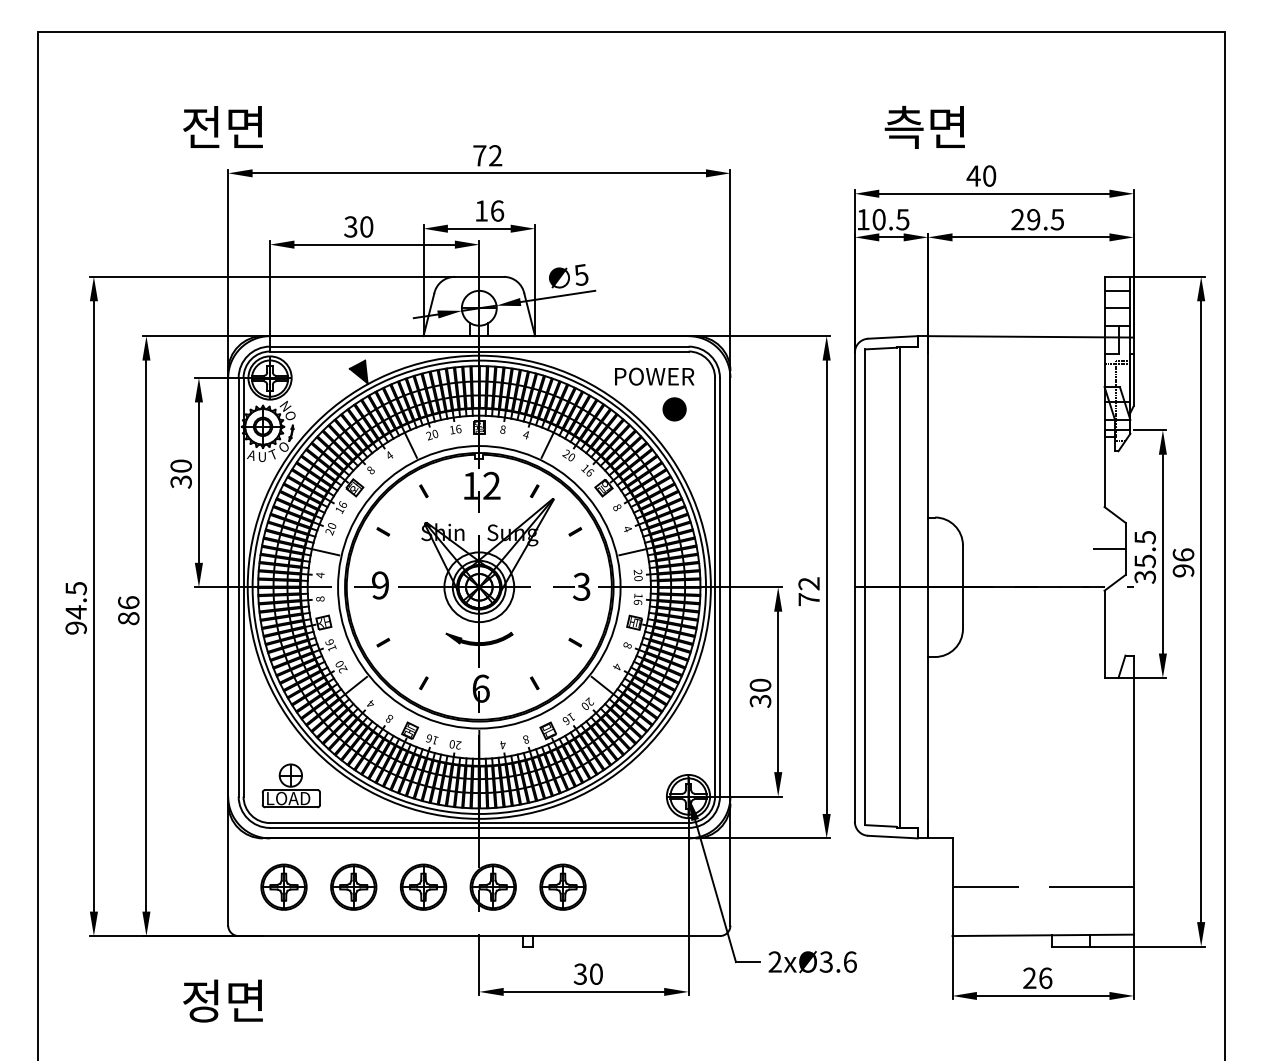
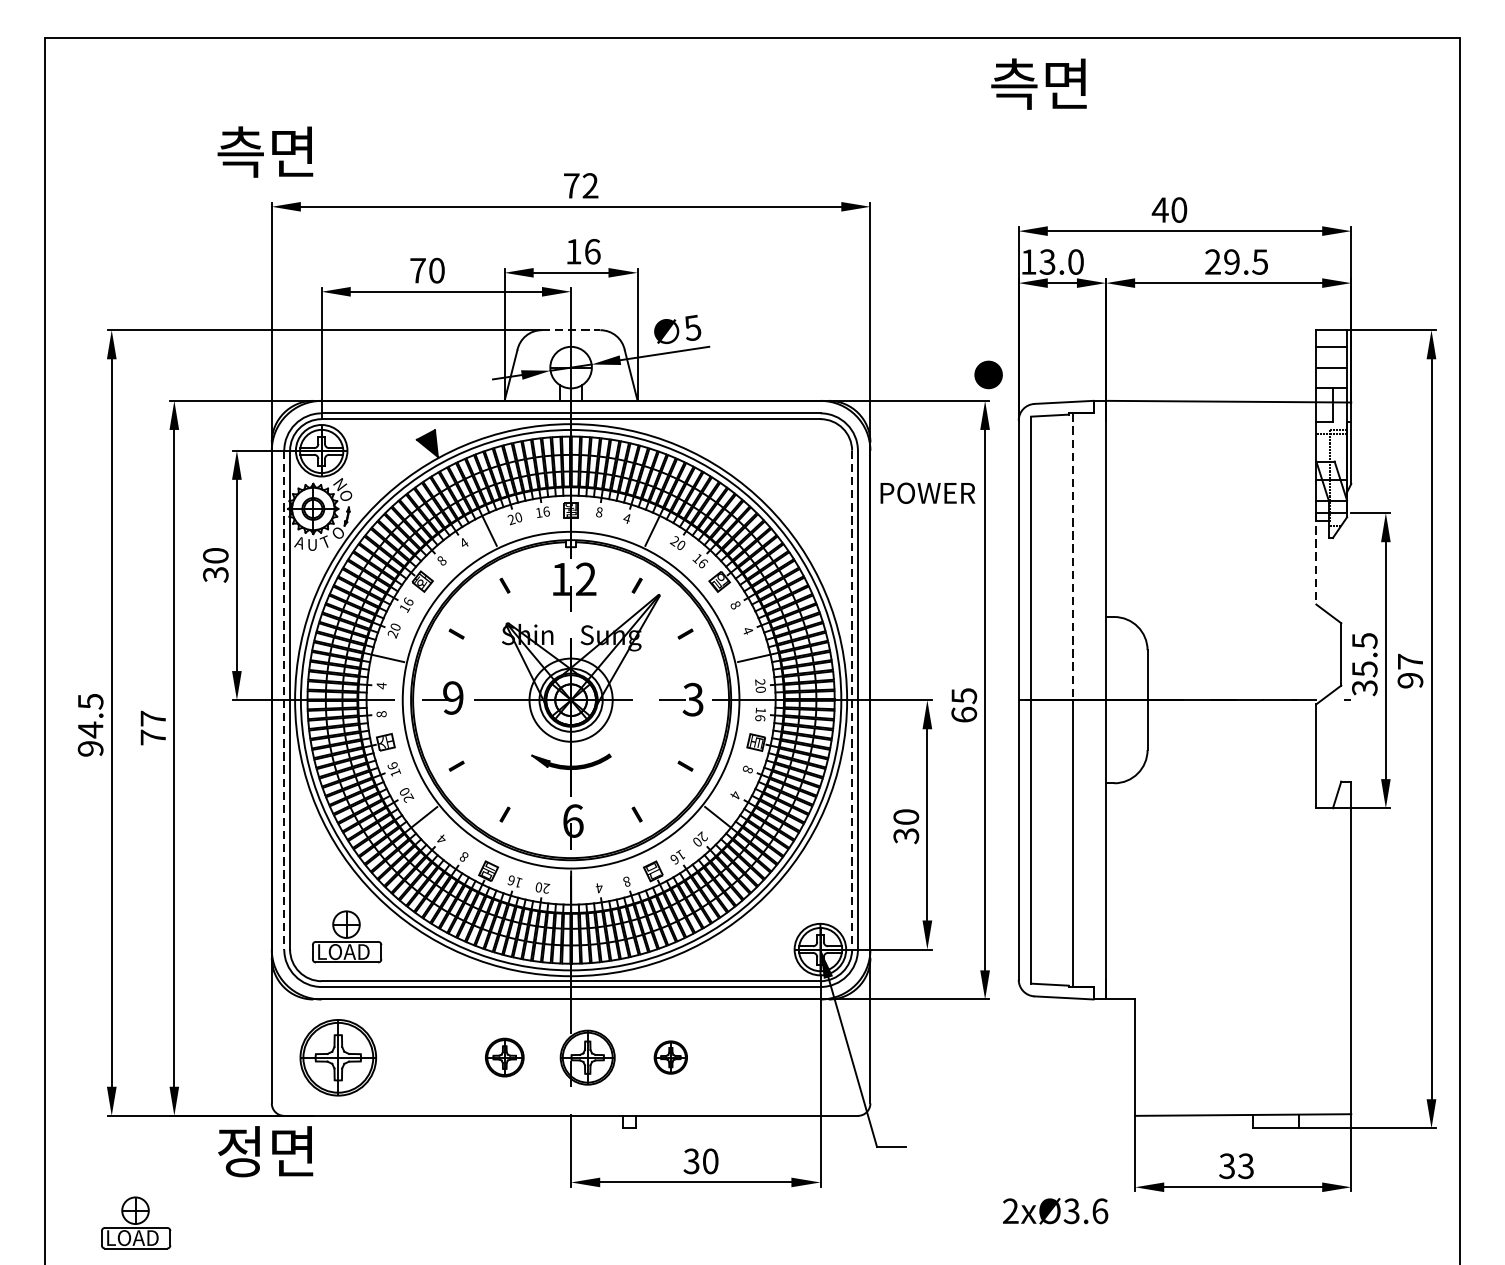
text: (201, 126) -> (239, 150), 전면 -> 측면
text: (924, 126) -> (1038, 83), moved
text: (890, 219) -> (1061, 261), 10.5 -> 13.0
text: (350, 226) -> (417, 270), 30 -> 70
line: (479, 276) -> (571, 329), solid -> dashed
text: (654, 376) -> (927, 493), moved
part: (674, 409) -> (988, 375), moved
line: (900, 467) -> (1073, 557), solid -> dashed
line: (1104, 469) -> (1316, 559), solid -> dashed
line: (1109, 548) -> (1322, 653), removed
text: (1183, 554) -> (1410, 661), 96 -> 97
line: (238, 587) -> (284, 700), solid -> dashed
line: (715, 587) -> (852, 700), solid -> dashed
text: (808, 591) -> (963, 705), 72 -> 65
text: (128, 610) -> (152, 727), 86 -> 77
part: (283, 886) -> (337, 1056), size x1.4
part: (353, 886) -> (421, 1056), removed
part: (423, 886) -> (504, 1056), size x0.7
part: (562, 886) -> (670, 1056), size x0.6
line: (985, 887) -> (1174, 1058), removed
line: (1091, 887) -> (1300, 1058), removed
text: (812, 962) -> (1055, 1211), moved
text: (1037, 978) -> (1236, 1166), 26 -> 33
text: (222, 1000) -> (265, 1150), moved
part: (113, 1025) -> (135, 1222), added

